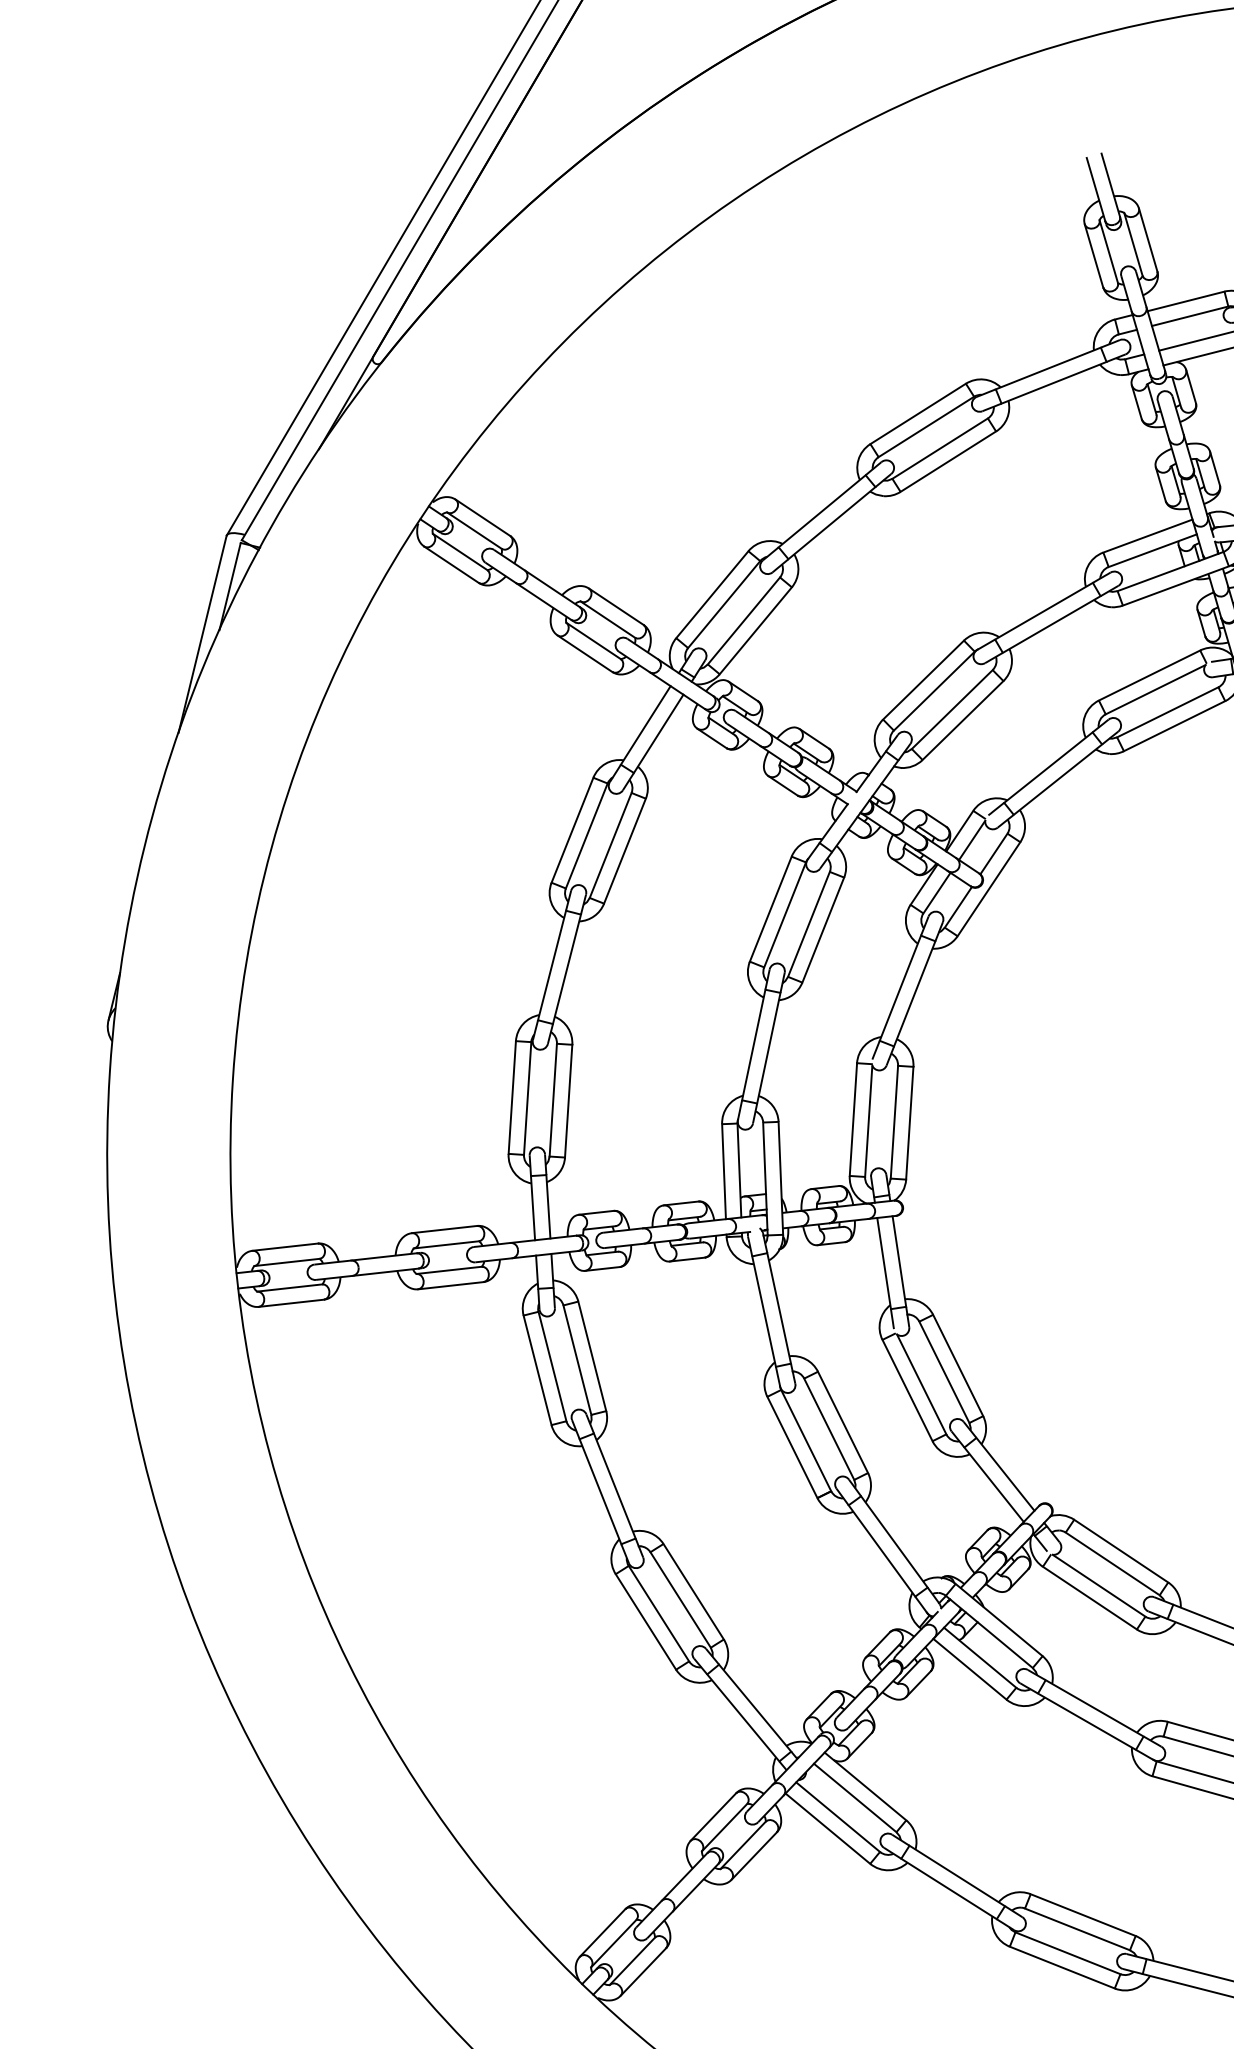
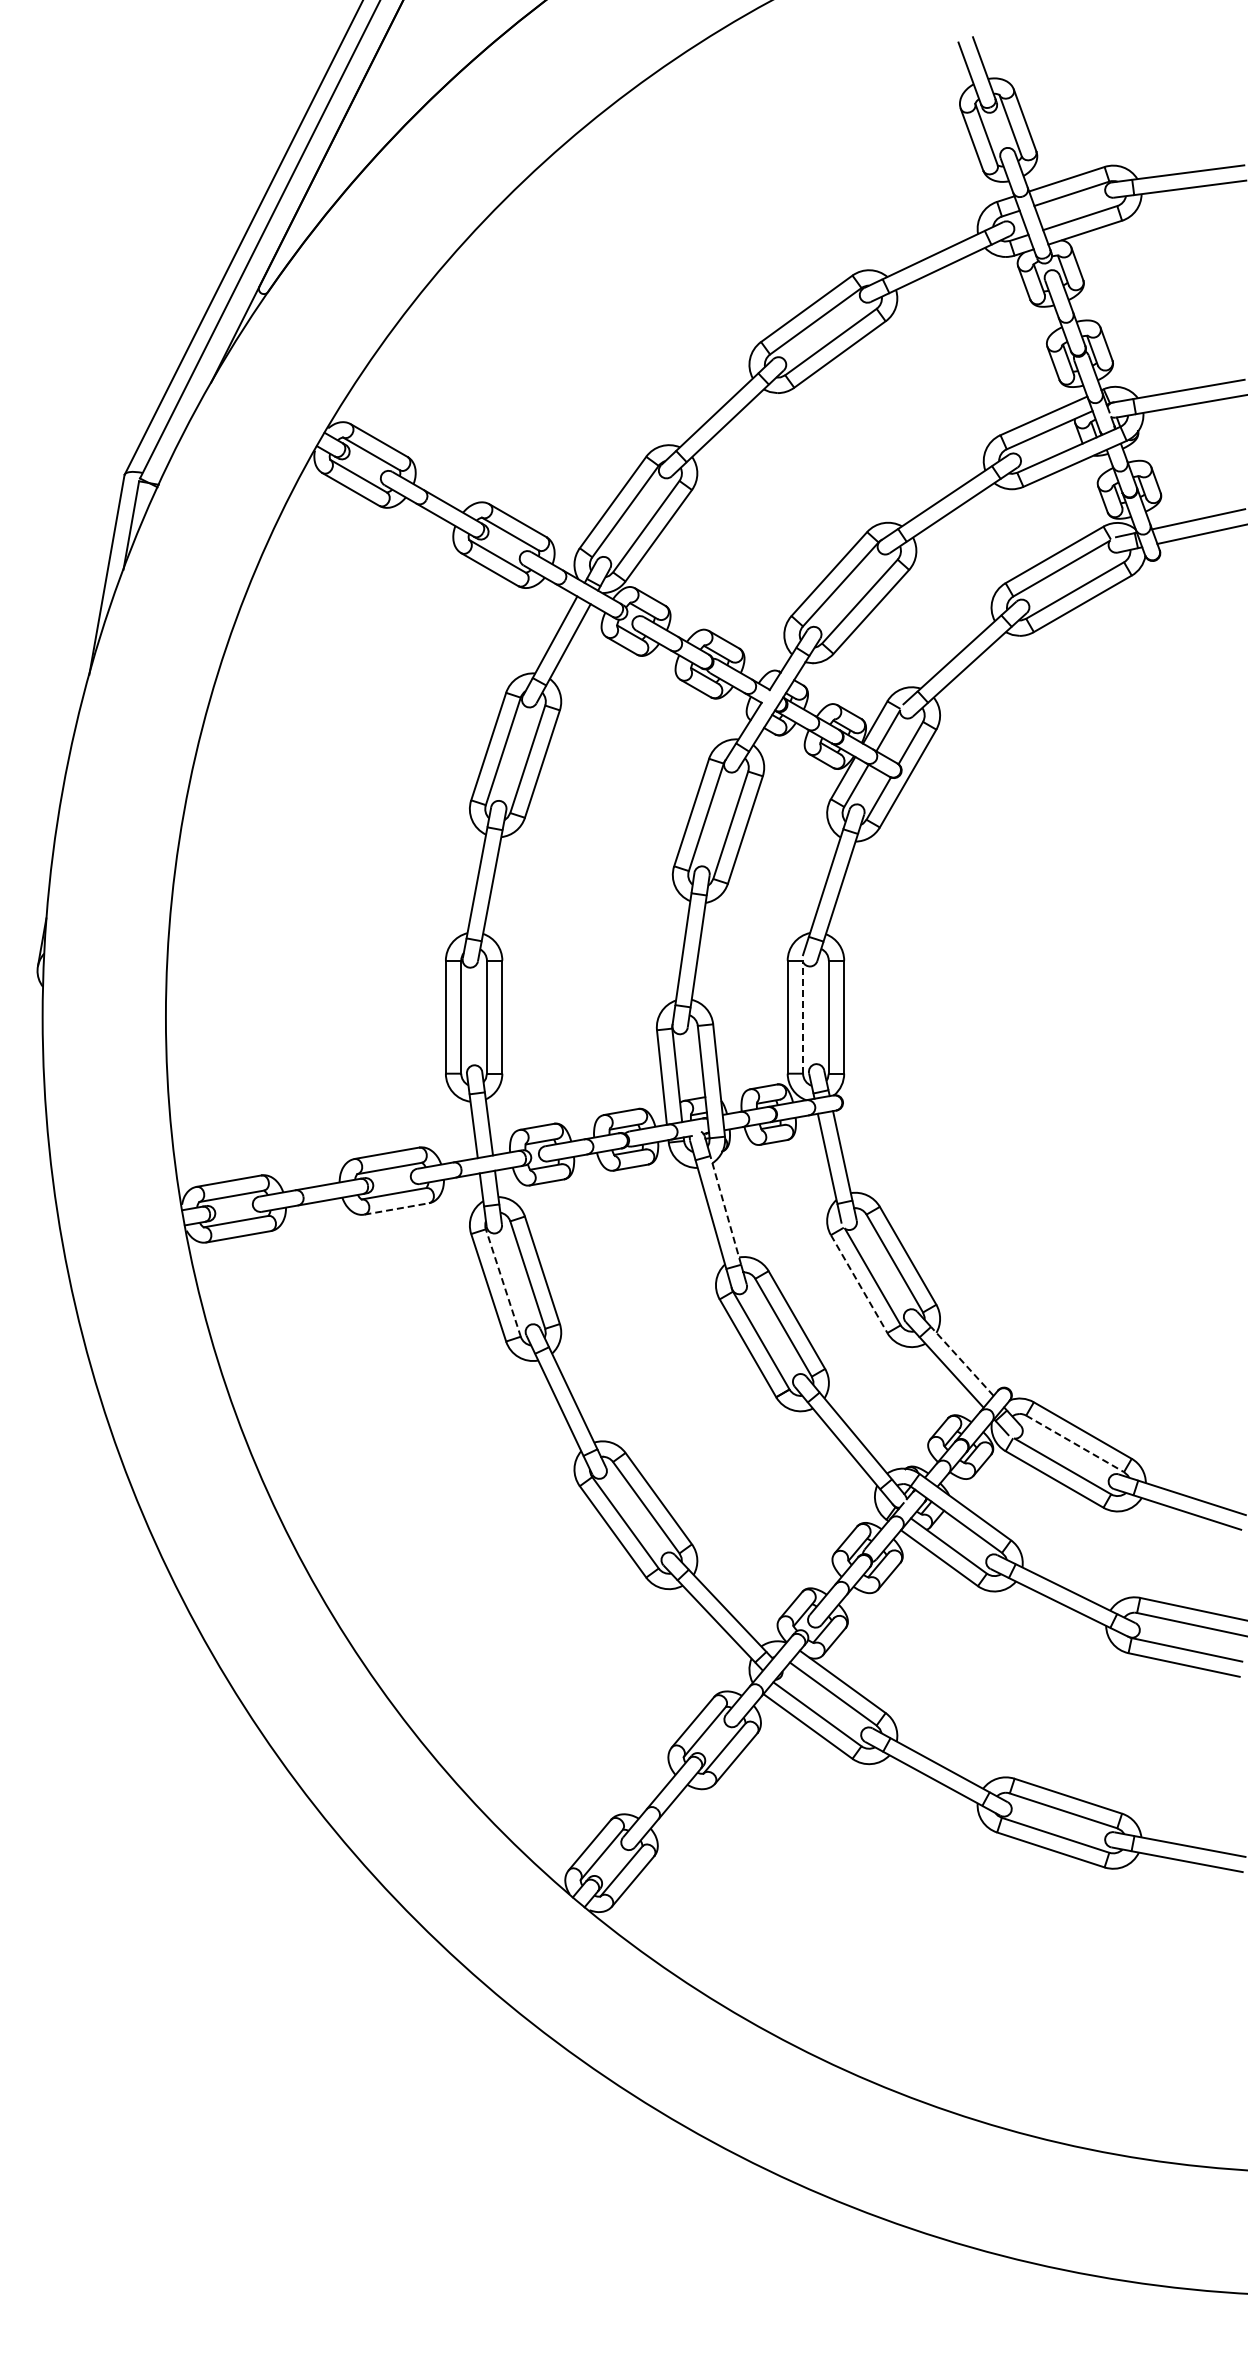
line: (869, 1120) -> (803, 1017), solid -> dashed
line: (450, 1285) -> (396, 1208), solid -> dashed
line: (778, 1307) -> (725, 1209), solid -> dashed
line: (552, 1366) -> (503, 1283), solid -> dashed
line: (907, 1390) -> (859, 1284), solid -> dashed
line: (1005, 1474) -> (962, 1361), solid -> dashed
line: (1113, 1564) -> (1075, 1444), solid -> dashed

